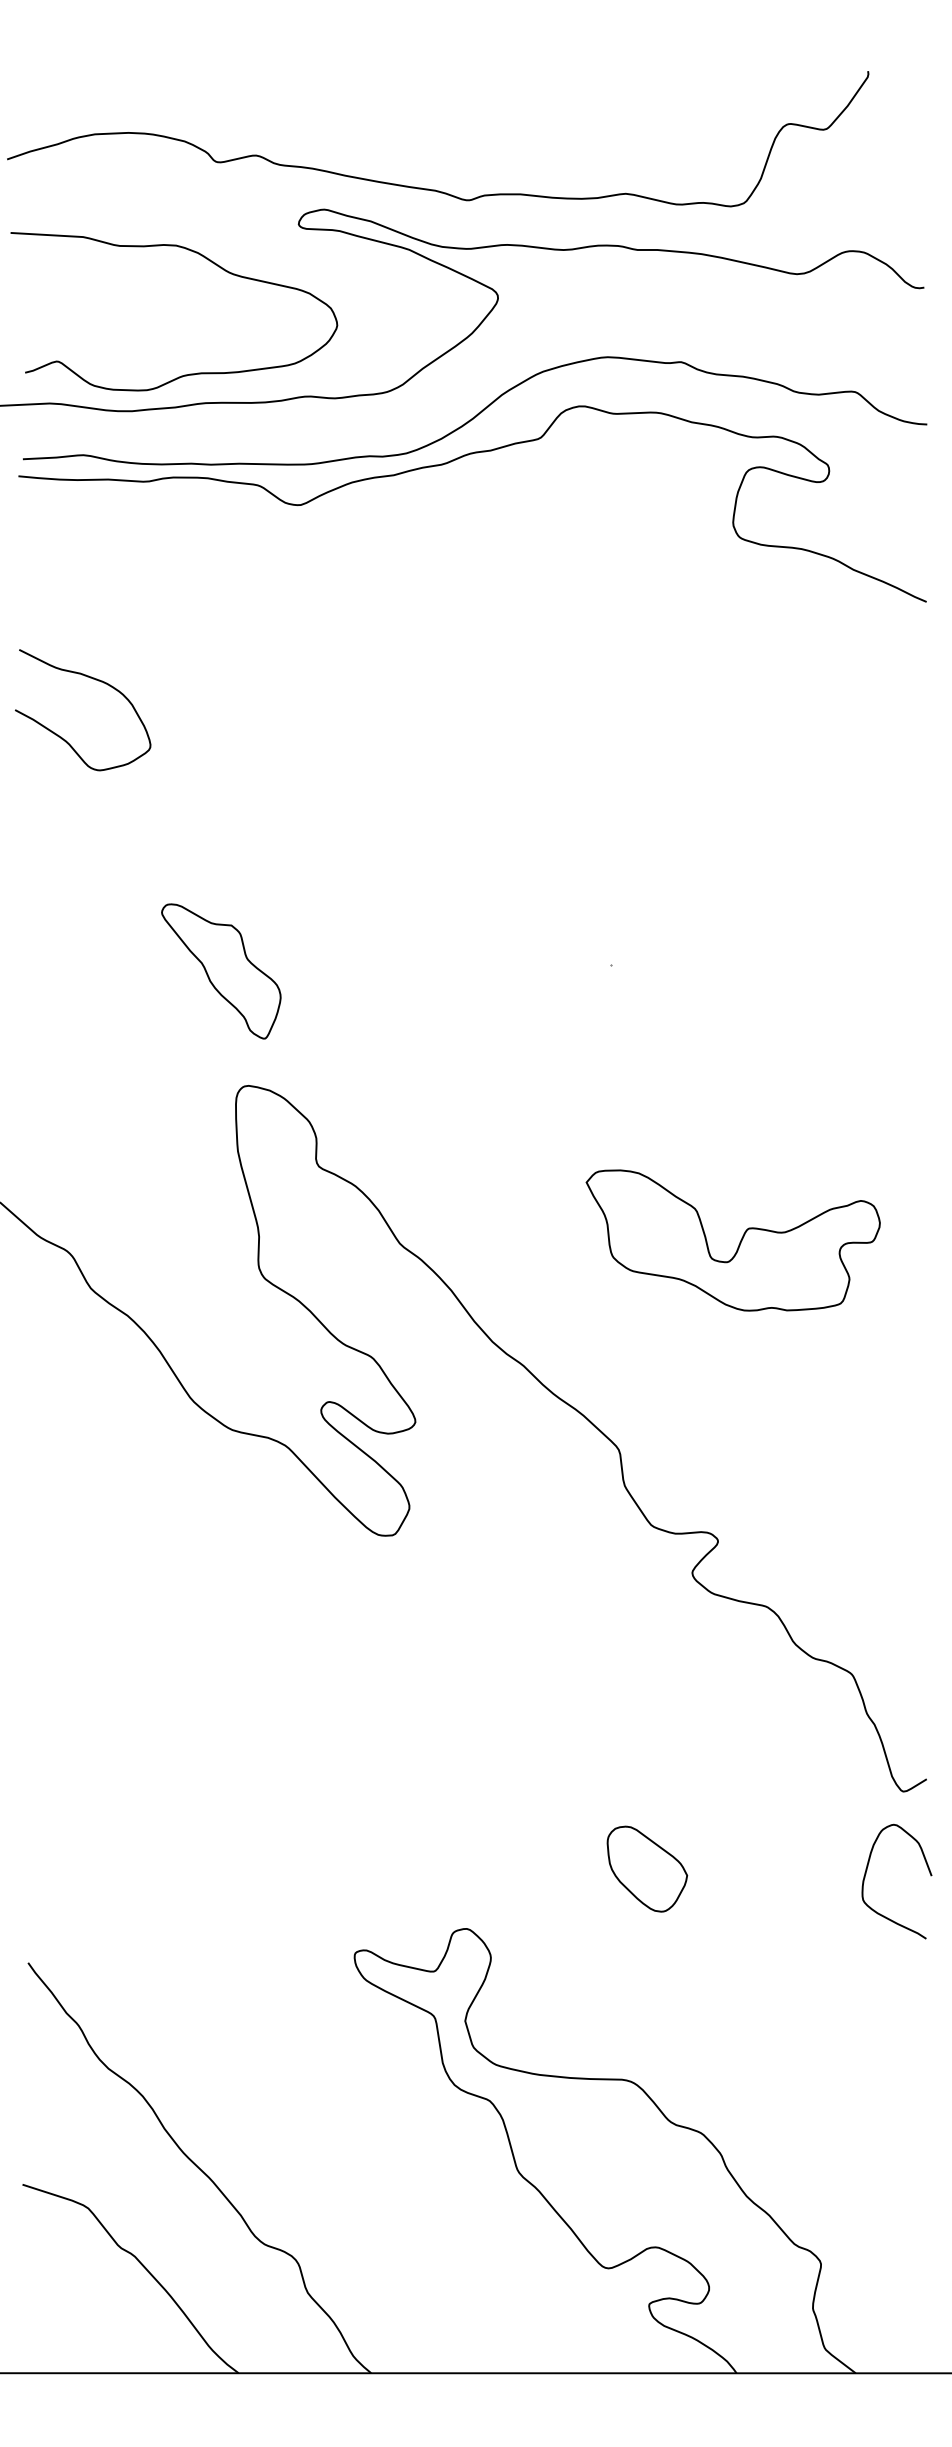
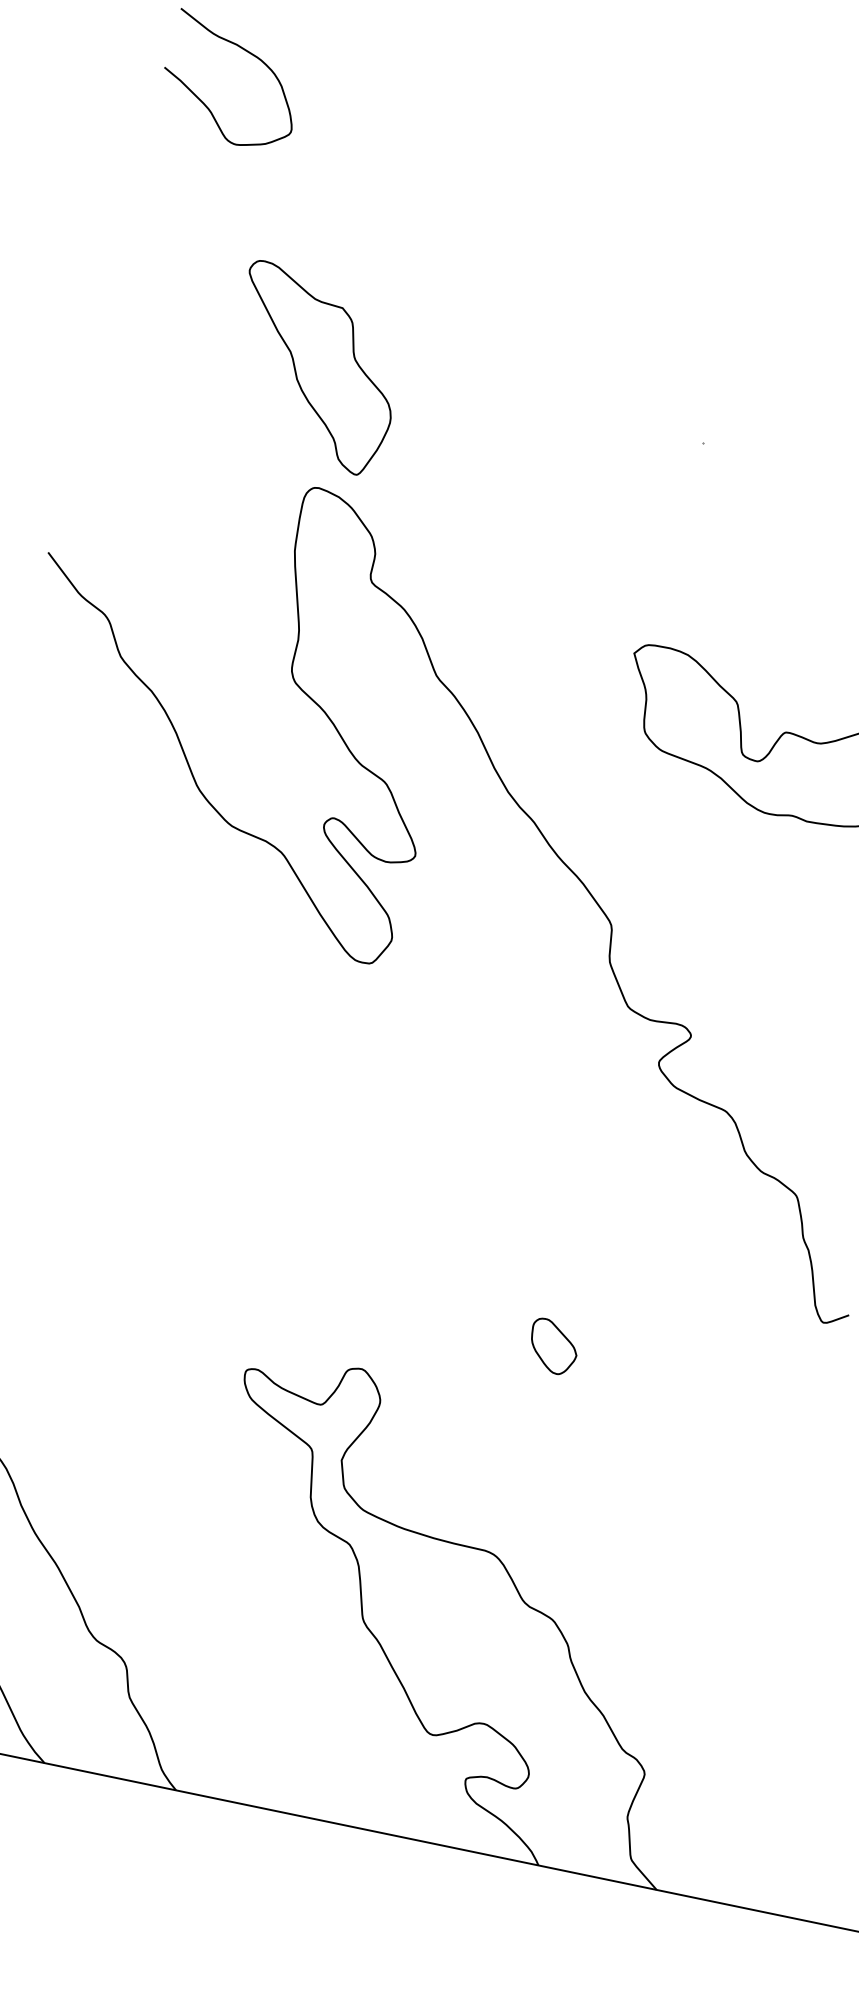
part: (221, 971) -> (315, 369), size x1.4
part: (647, 1868) -> (553, 1346), size x0.6
curve: (866, 1874) -> (769, 1397), removed

